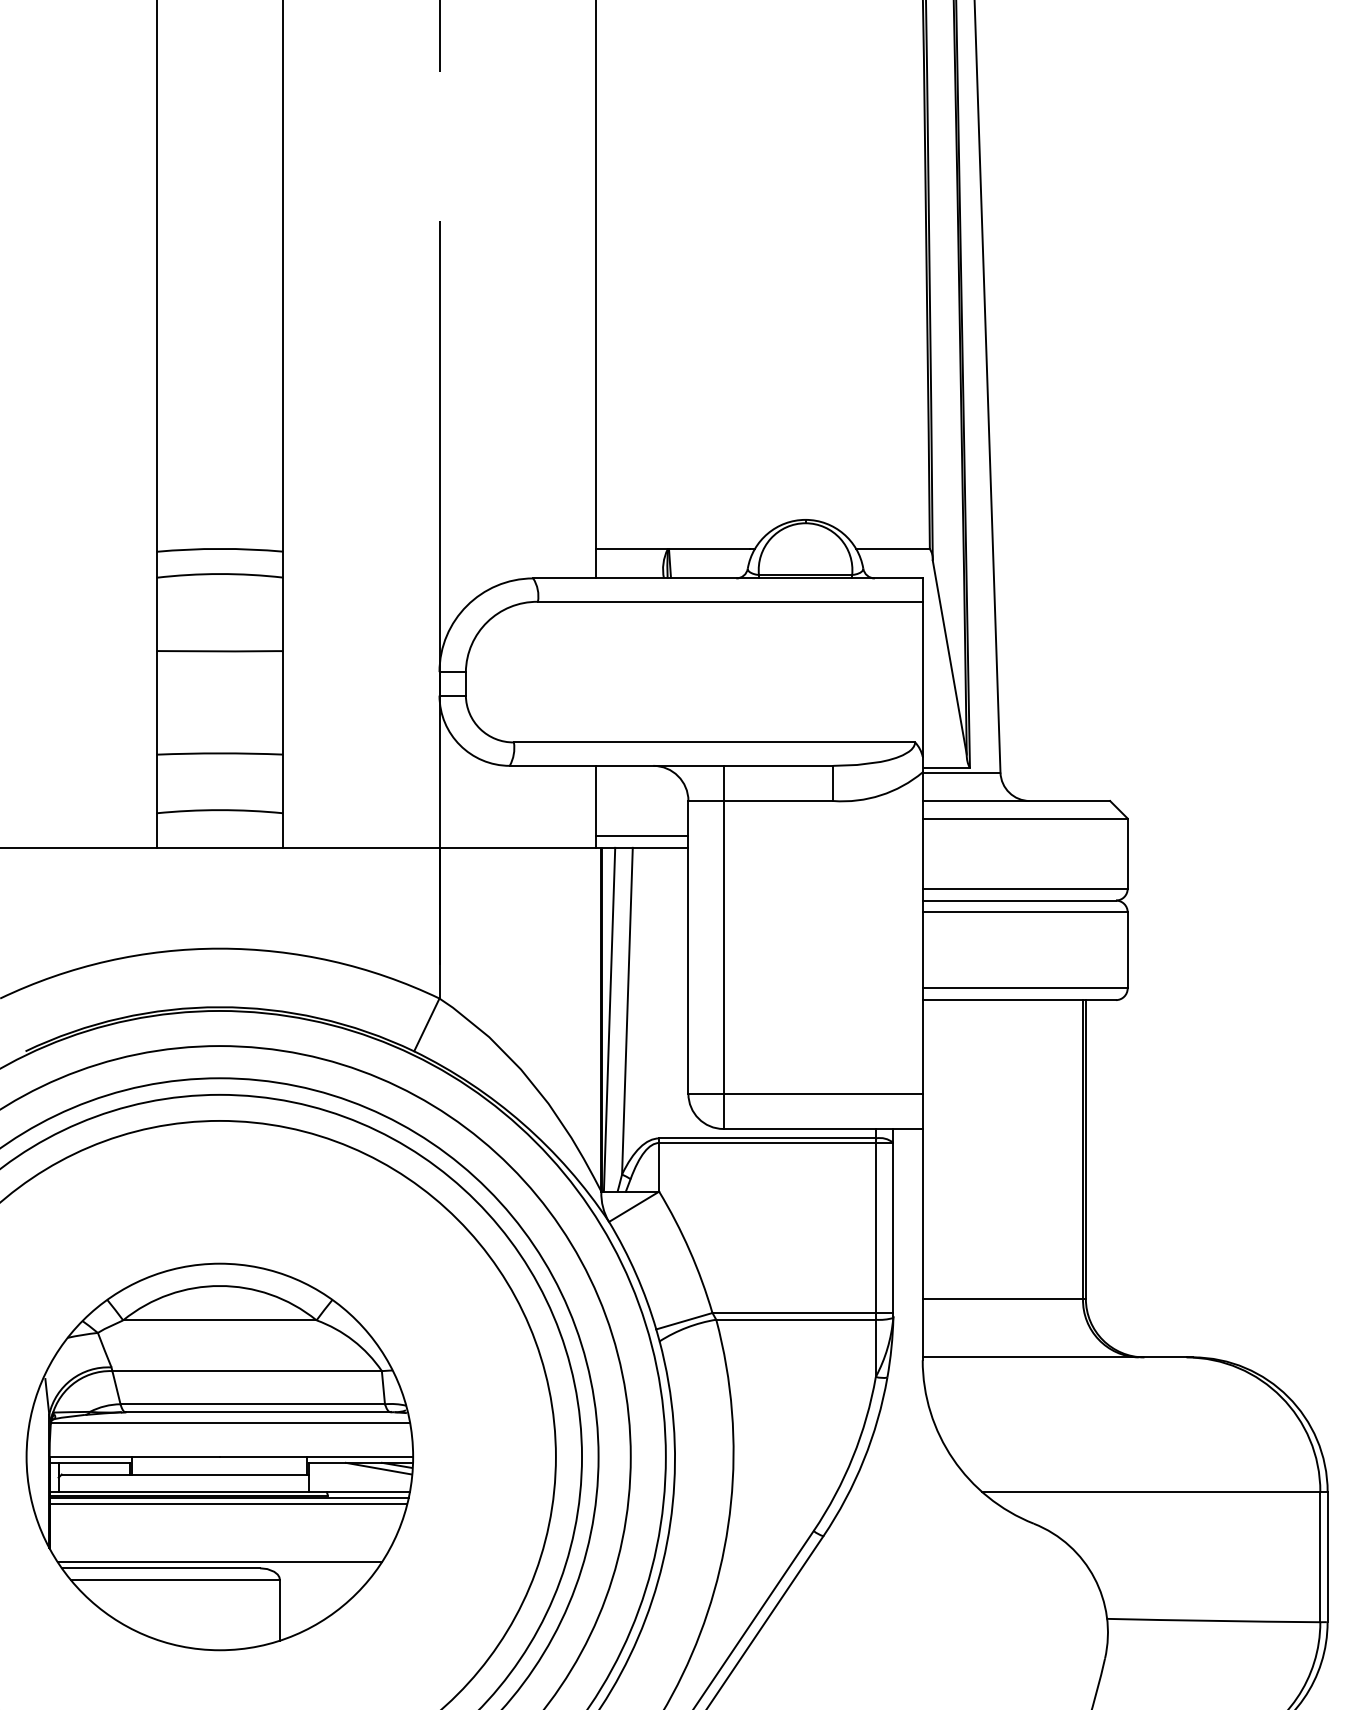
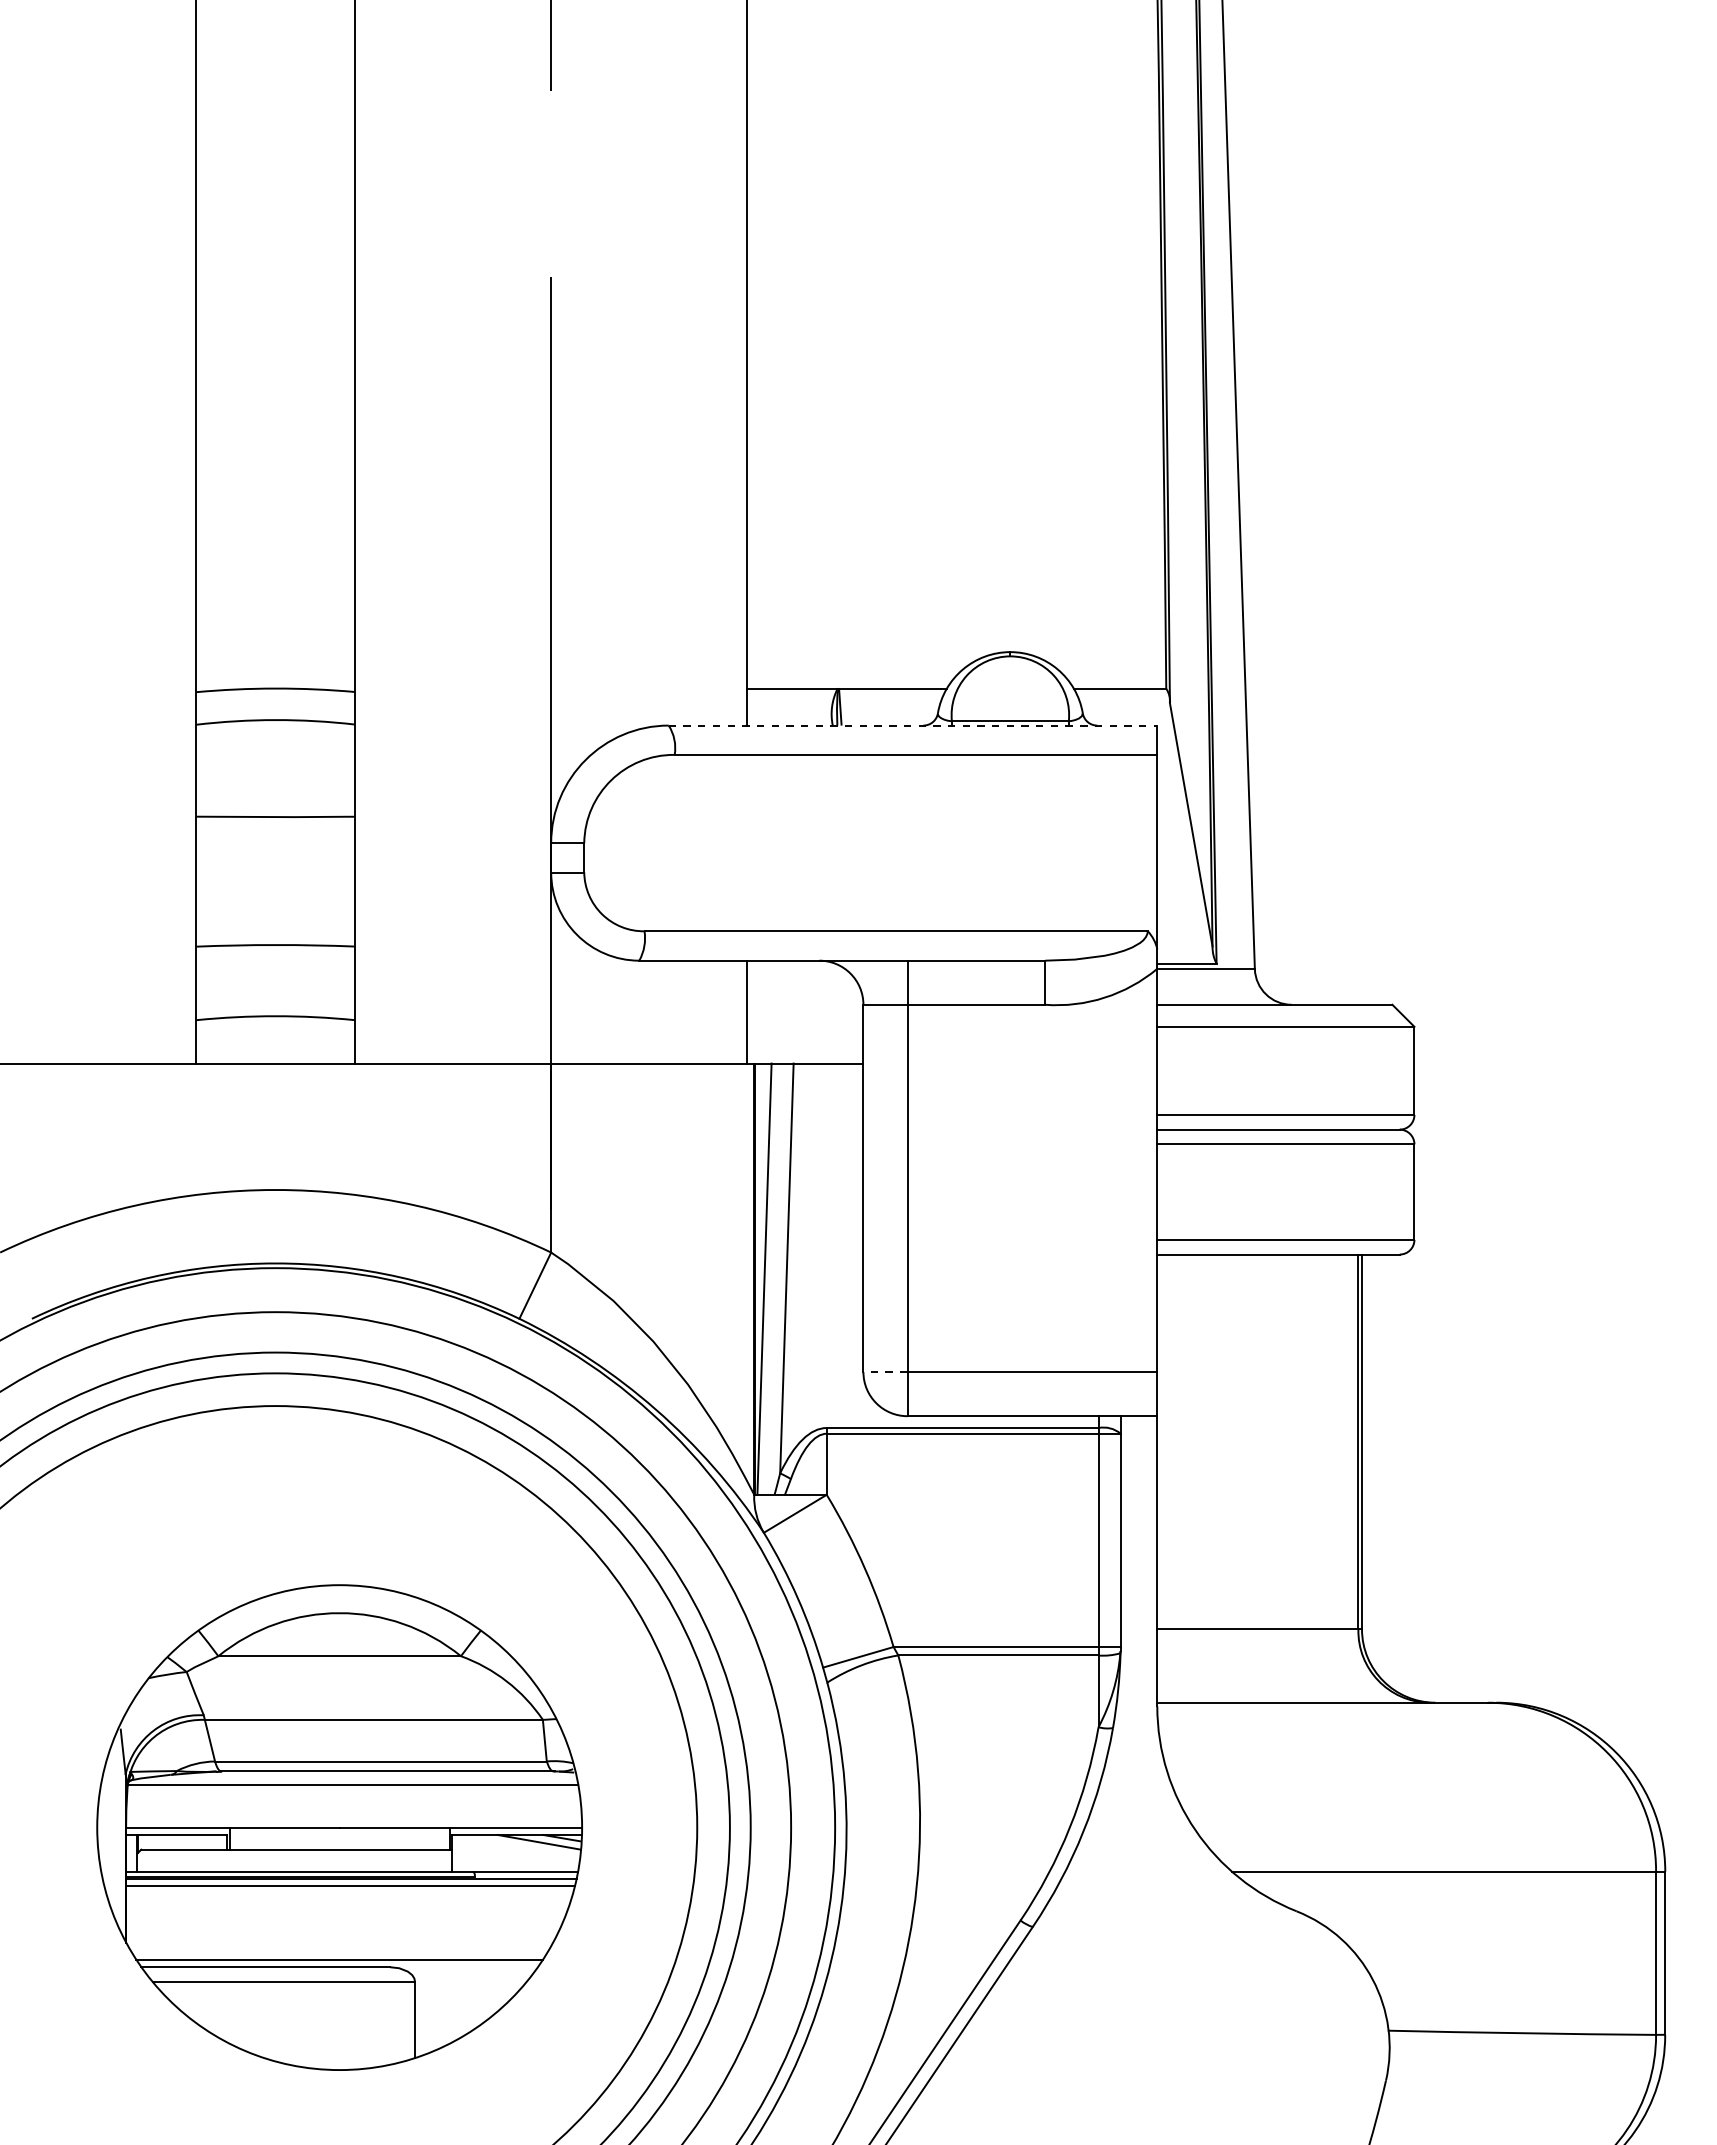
line: (728, 578) -> (913, 725), solid -> dashed
line: (642, 835) -> (805, 1048), removed
line: (705, 1094) -> (884, 1372), solid -> dashed
part: (219, 1456) -> (339, 1827), moved

